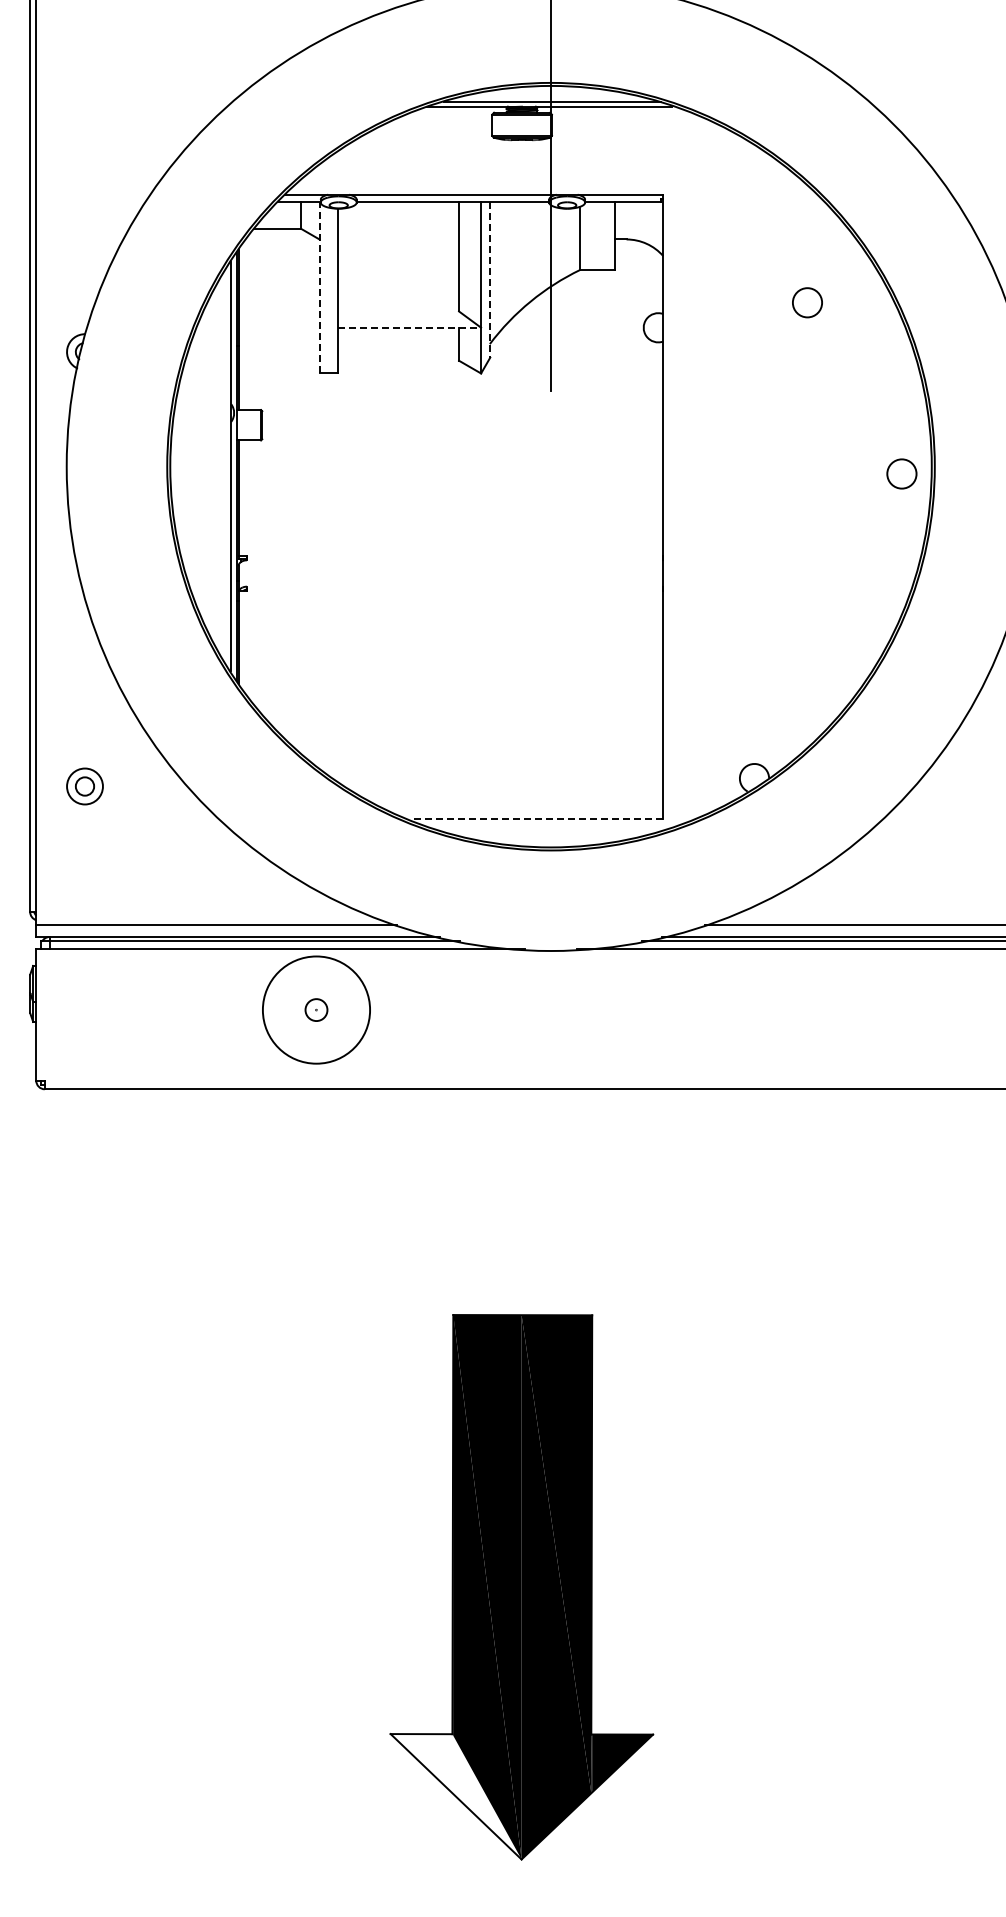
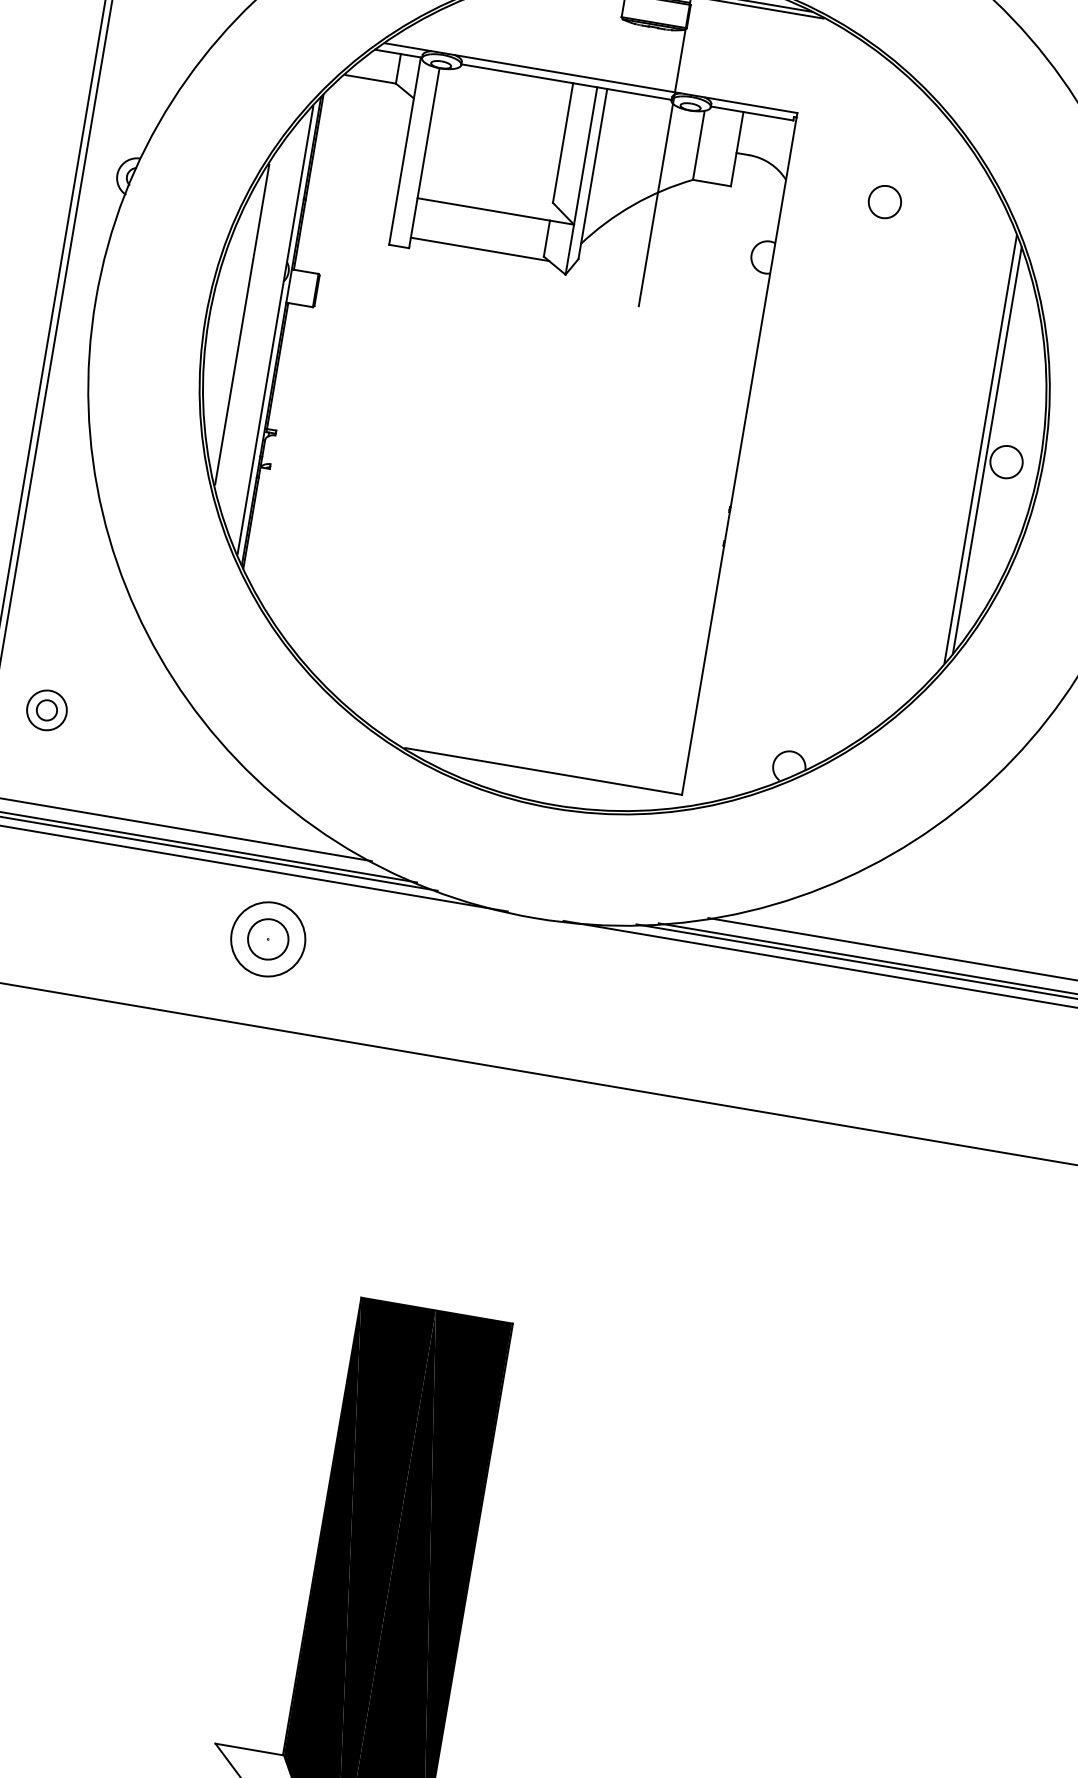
line: (490, 279) -> (593, 173), dashed -> solid
line: (319, 287) -> (405, 150), dashed -> solid
circle: (807, 302) -> (885, 201), moved
line: (409, 327) -> (495, 211), dashed -> solid
line: (400, 363) -> (479, 248), added
line: (200, 466) -> (241, 324), added
line: (876, 466) -> (980, 449), added
line: (883, 466) -> (987, 450), added
part: (84, 786) -> (46, 710), moved
line: (536, 819) -> (543, 771), dashed -> solid
circle: (316, 1009) -> (268, 938), size x0.62
circle: (316, 1009) -> (268, 938), size x1.67

